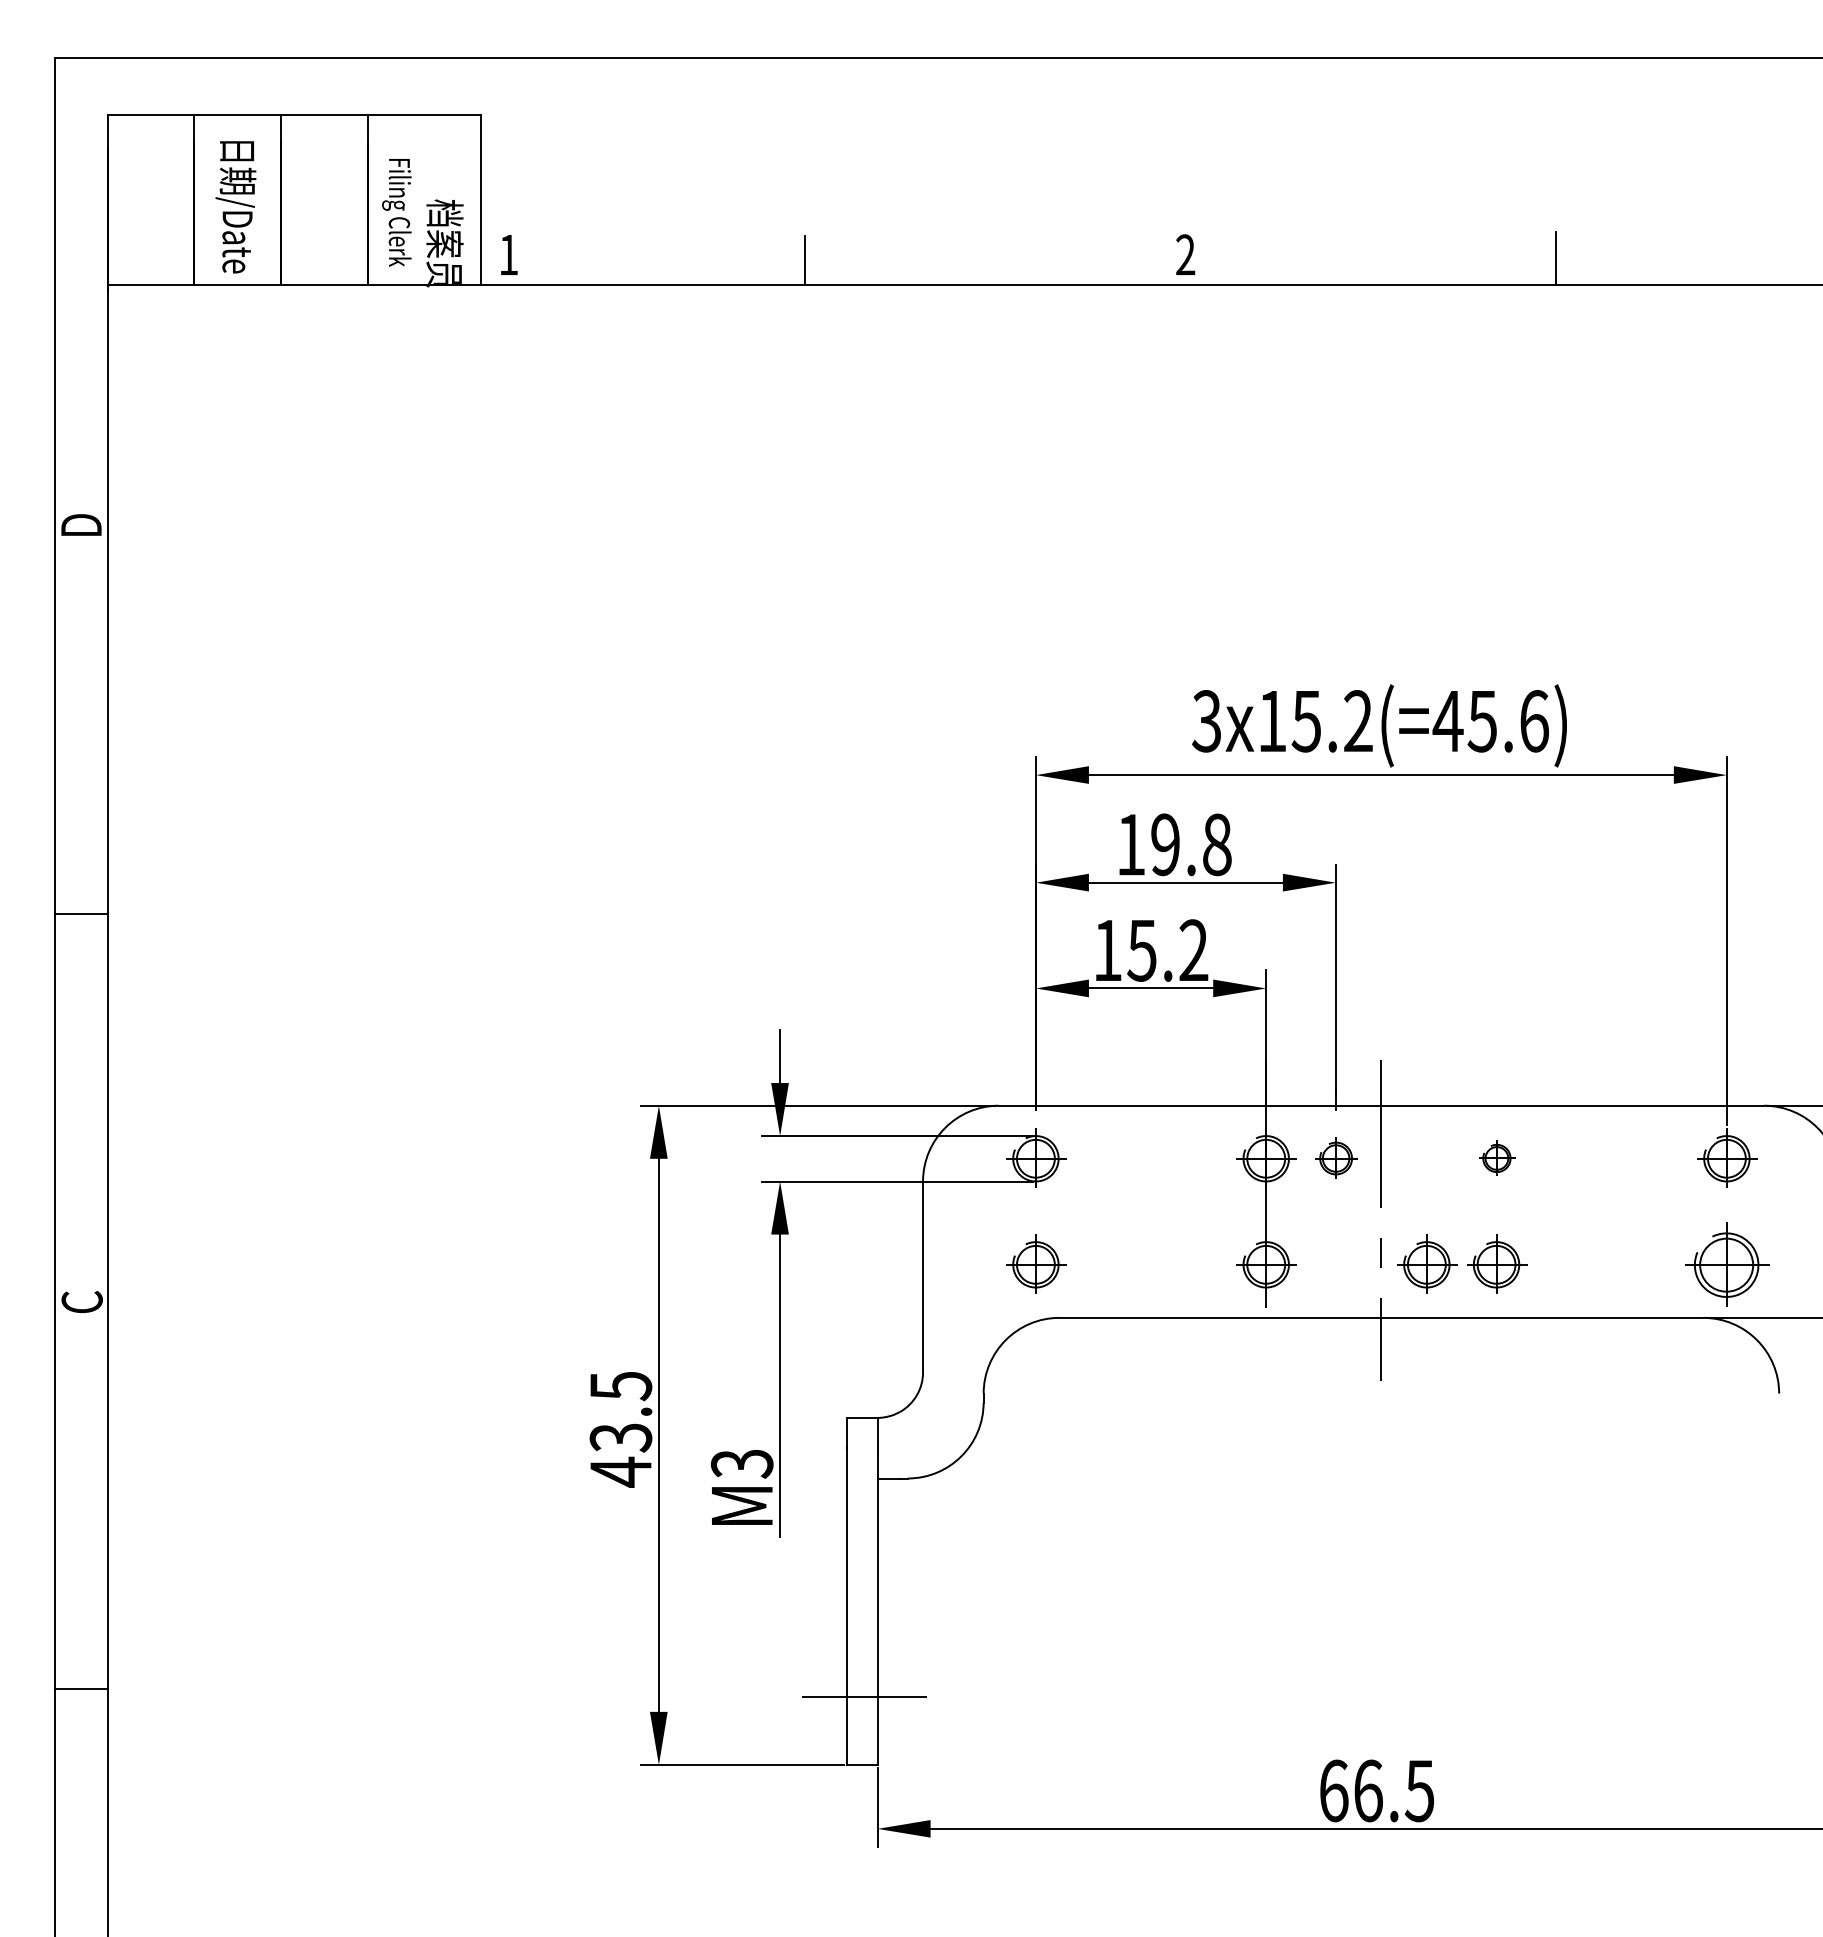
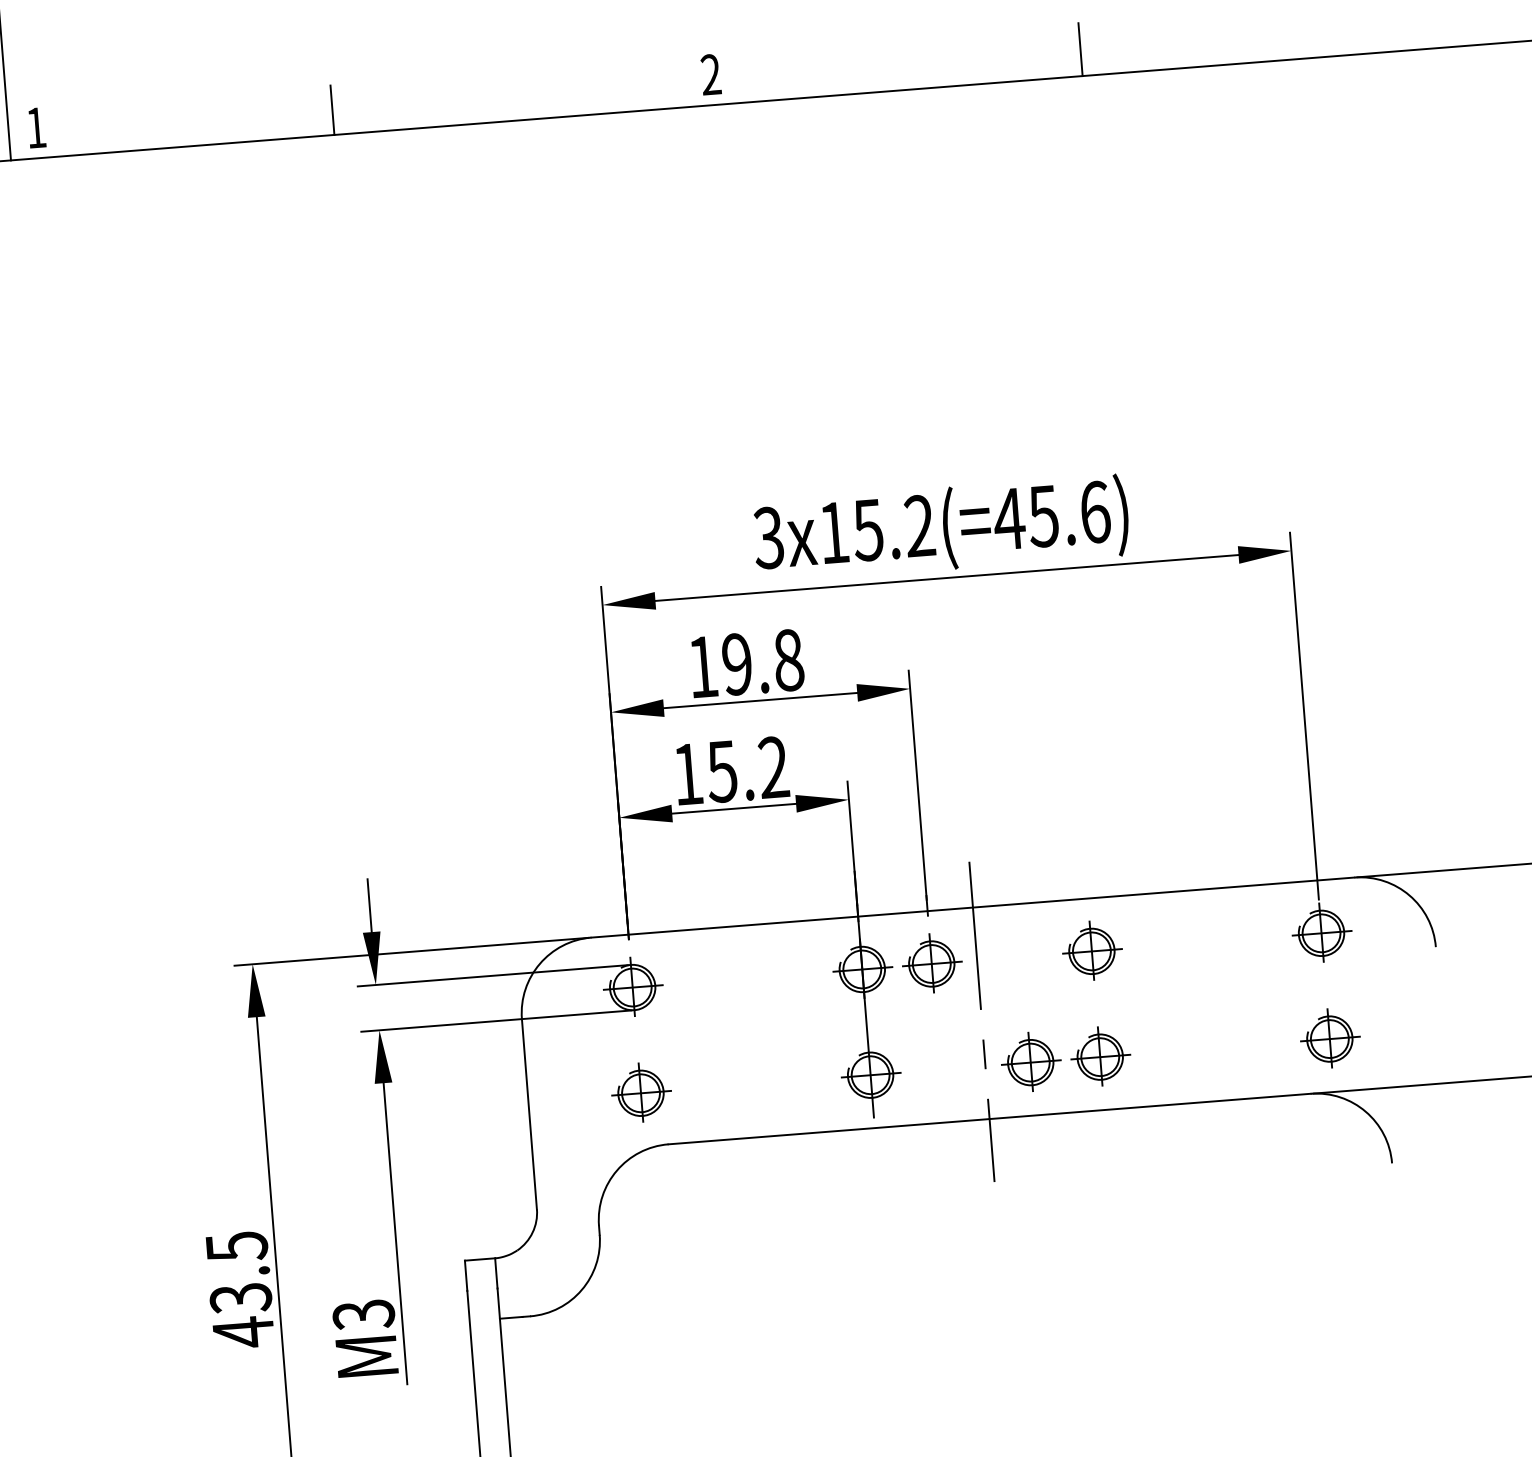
part: (1336, 1157) -> (932, 962), size x1.43
part: (1497, 1157) -> (1092, 950), size x1.67
part: (1727, 1263) -> (1330, 1037), size x0.71

